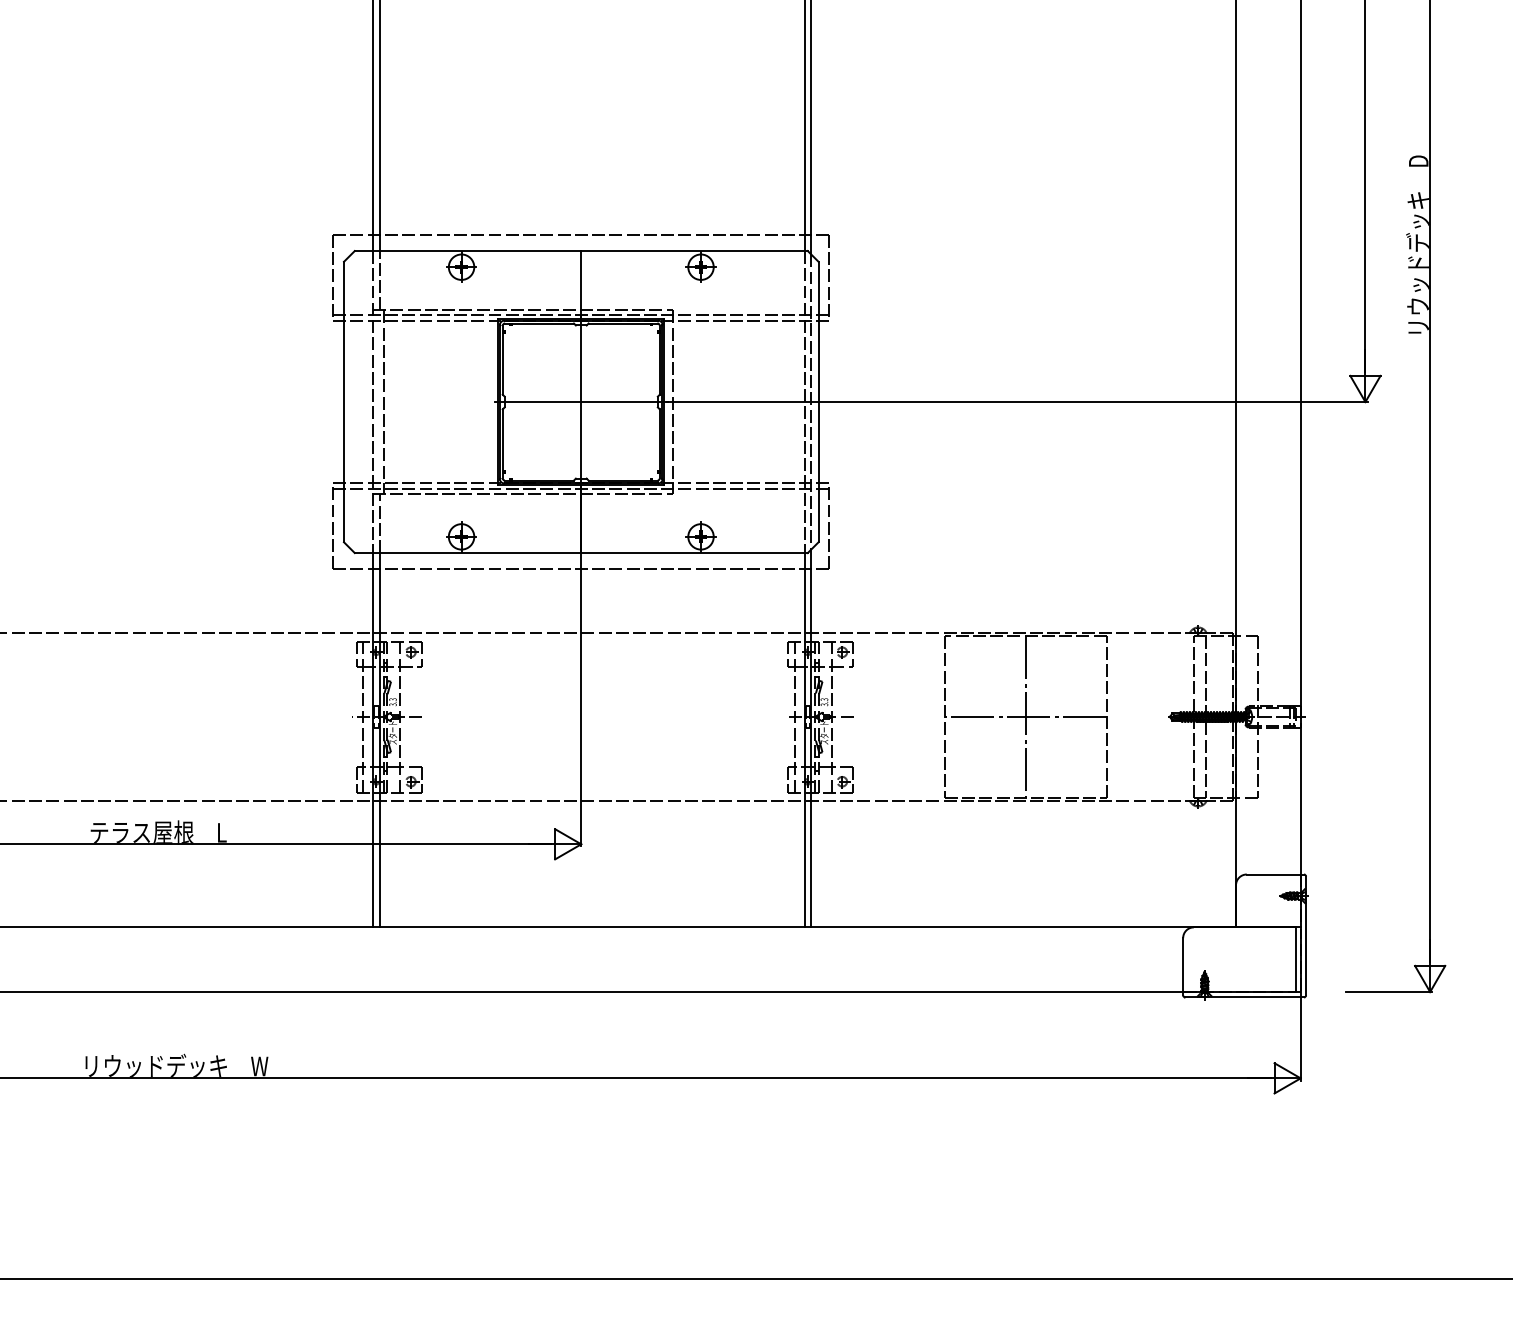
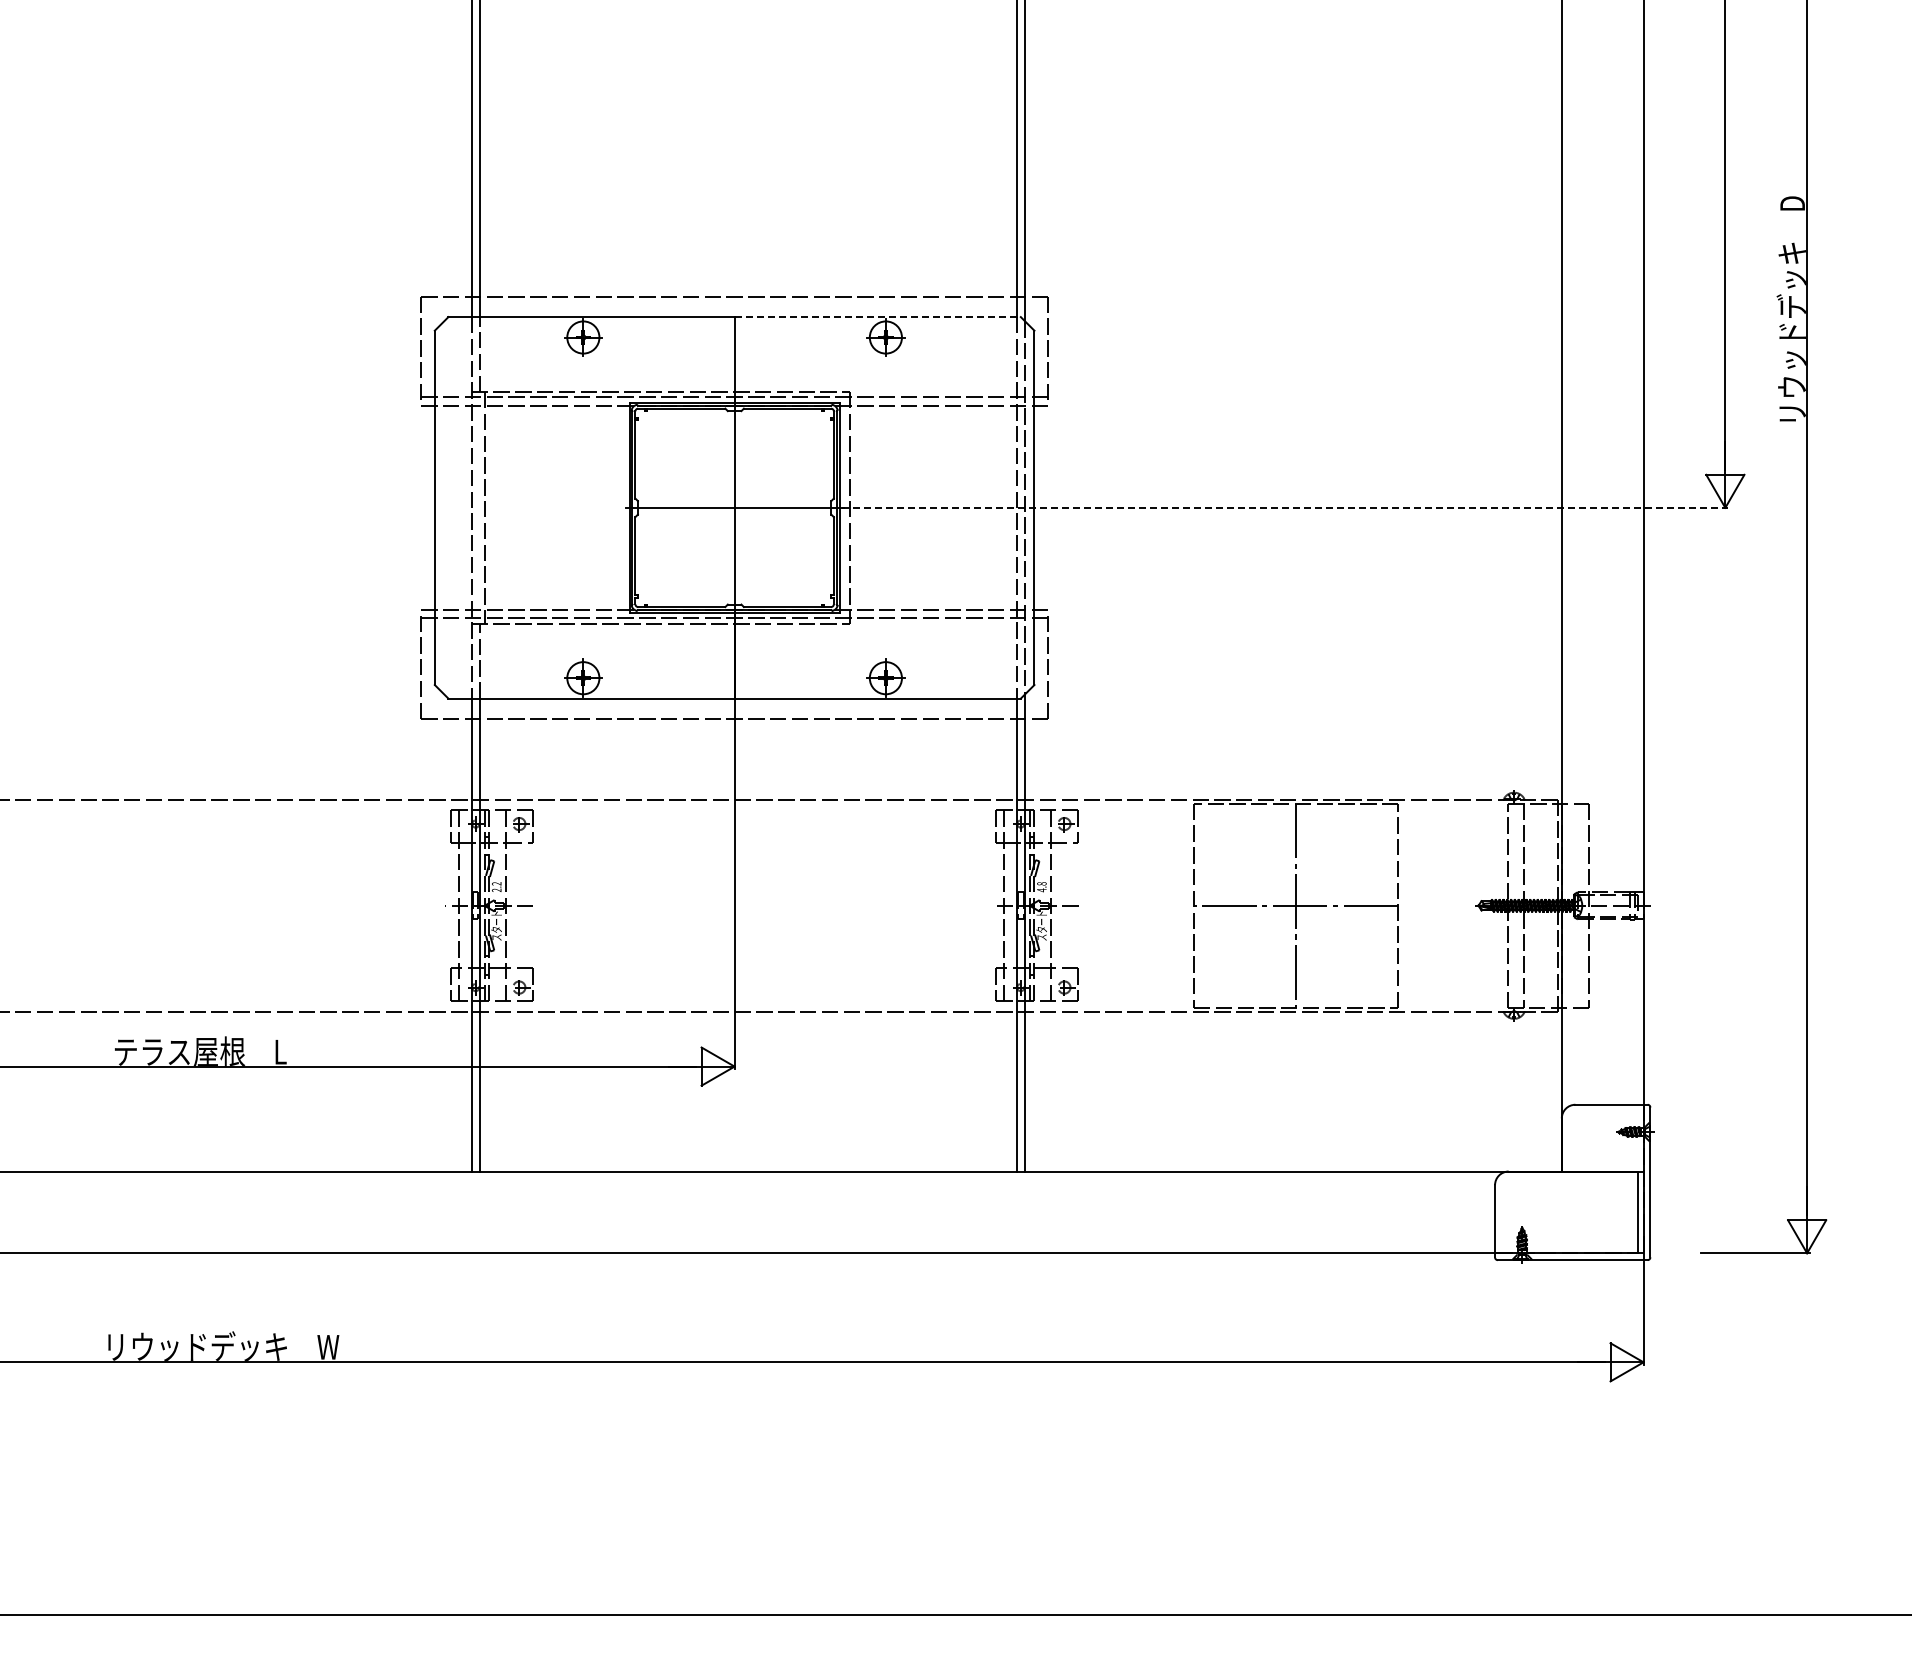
line: (695, 251) -> (878, 317), solid -> dashed
line: (1017, 401) -> (1285, 507), solid -> dashed
text: (393, 702) -> (497, 887), 3.3 -> 2.2
text: (824, 702) -> (1041, 887), 3.3 -> 4.8

